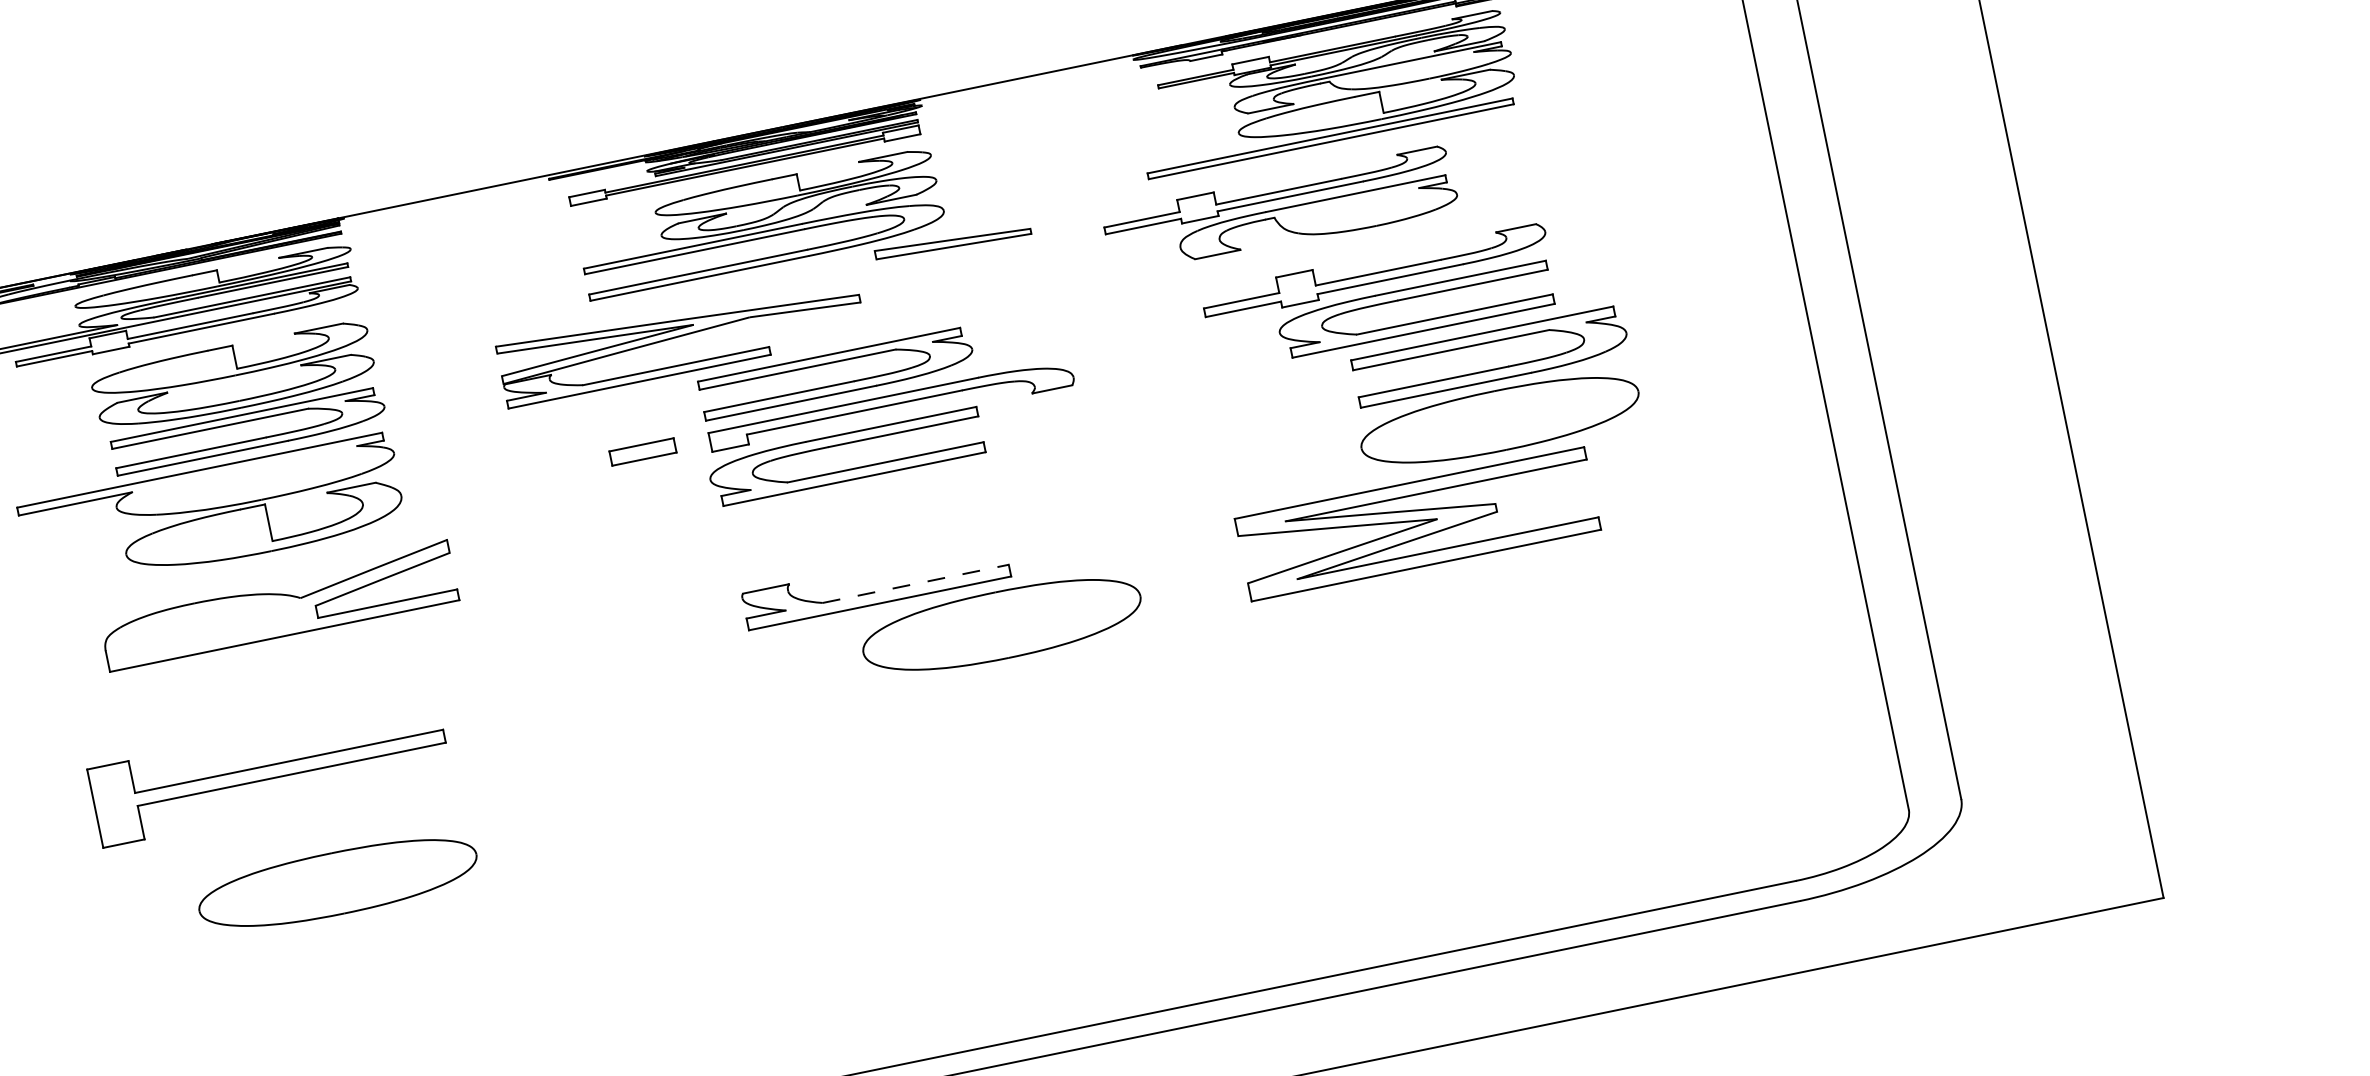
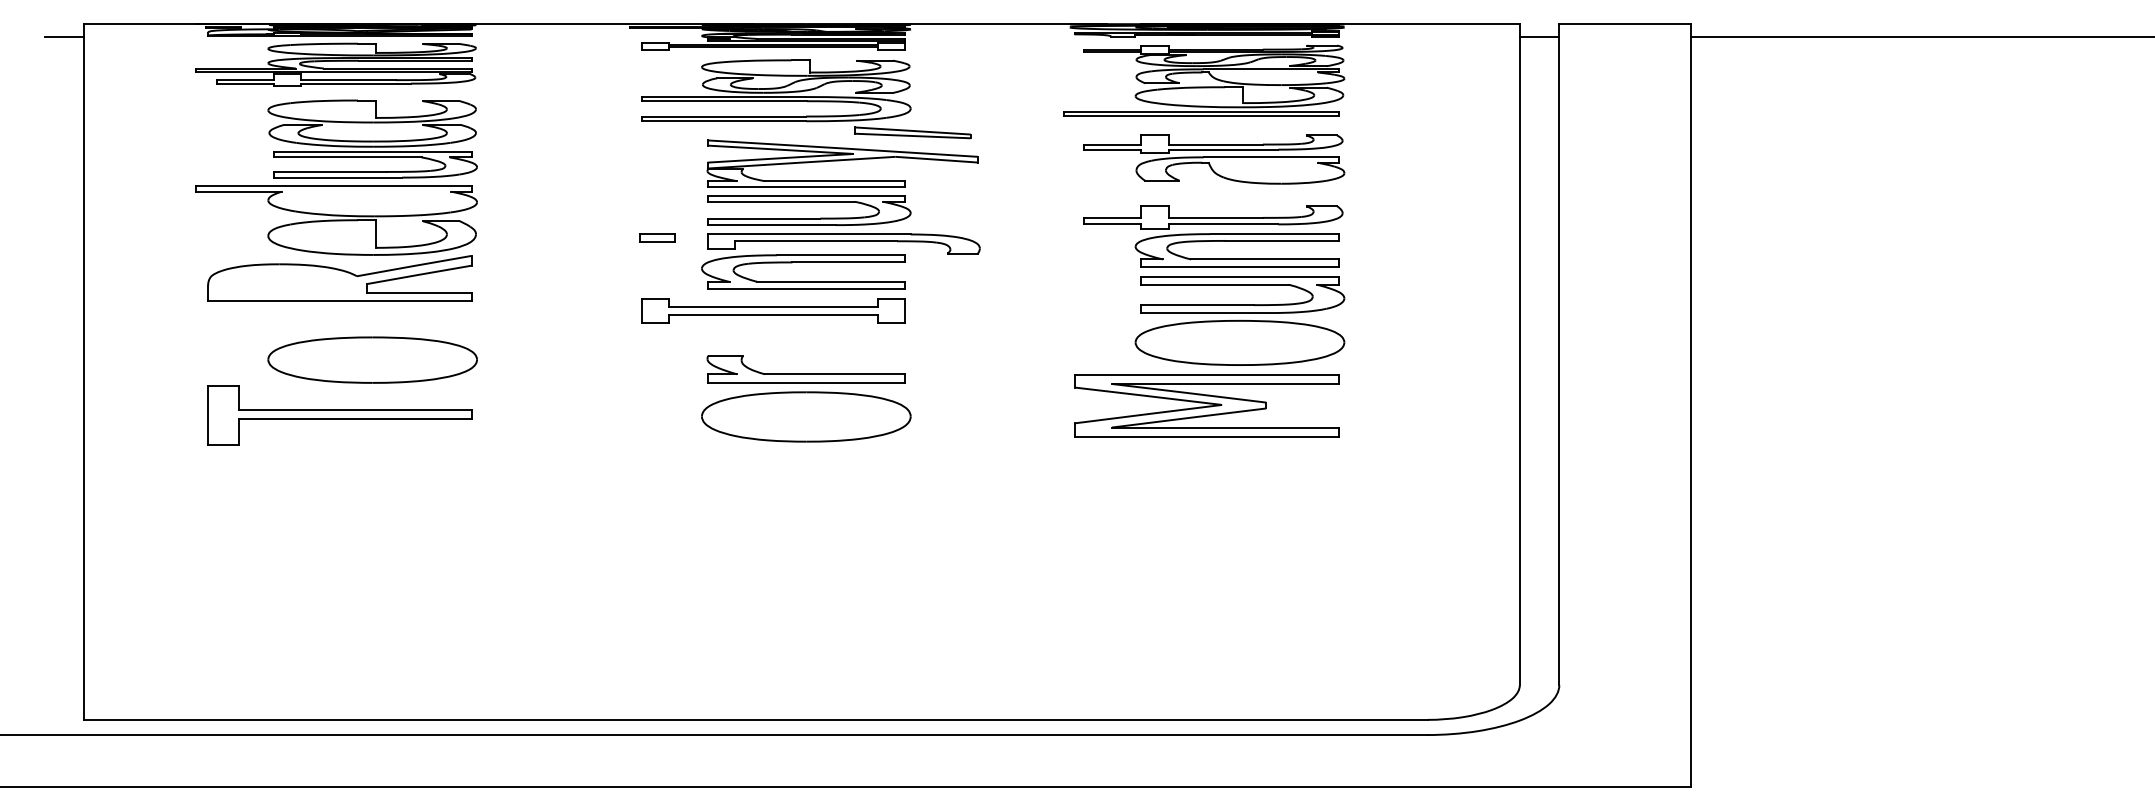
part: (1281, 211) -> (1214, 159), moved
part: (681, 340) -> (842, 163), moved
part: (1493, 390) -> (1239, 320), moved
part: (643, 450) -> (657, 237), size x0.71
part: (816, 515) -> (773, 310), added
line: (916, 584) -> (835, 374), dashed -> solid
part: (278, 605) -> (339, 278), moved
part: (1002, 624) -> (806, 416), moved
part: (337, 882) -> (372, 359), moved

